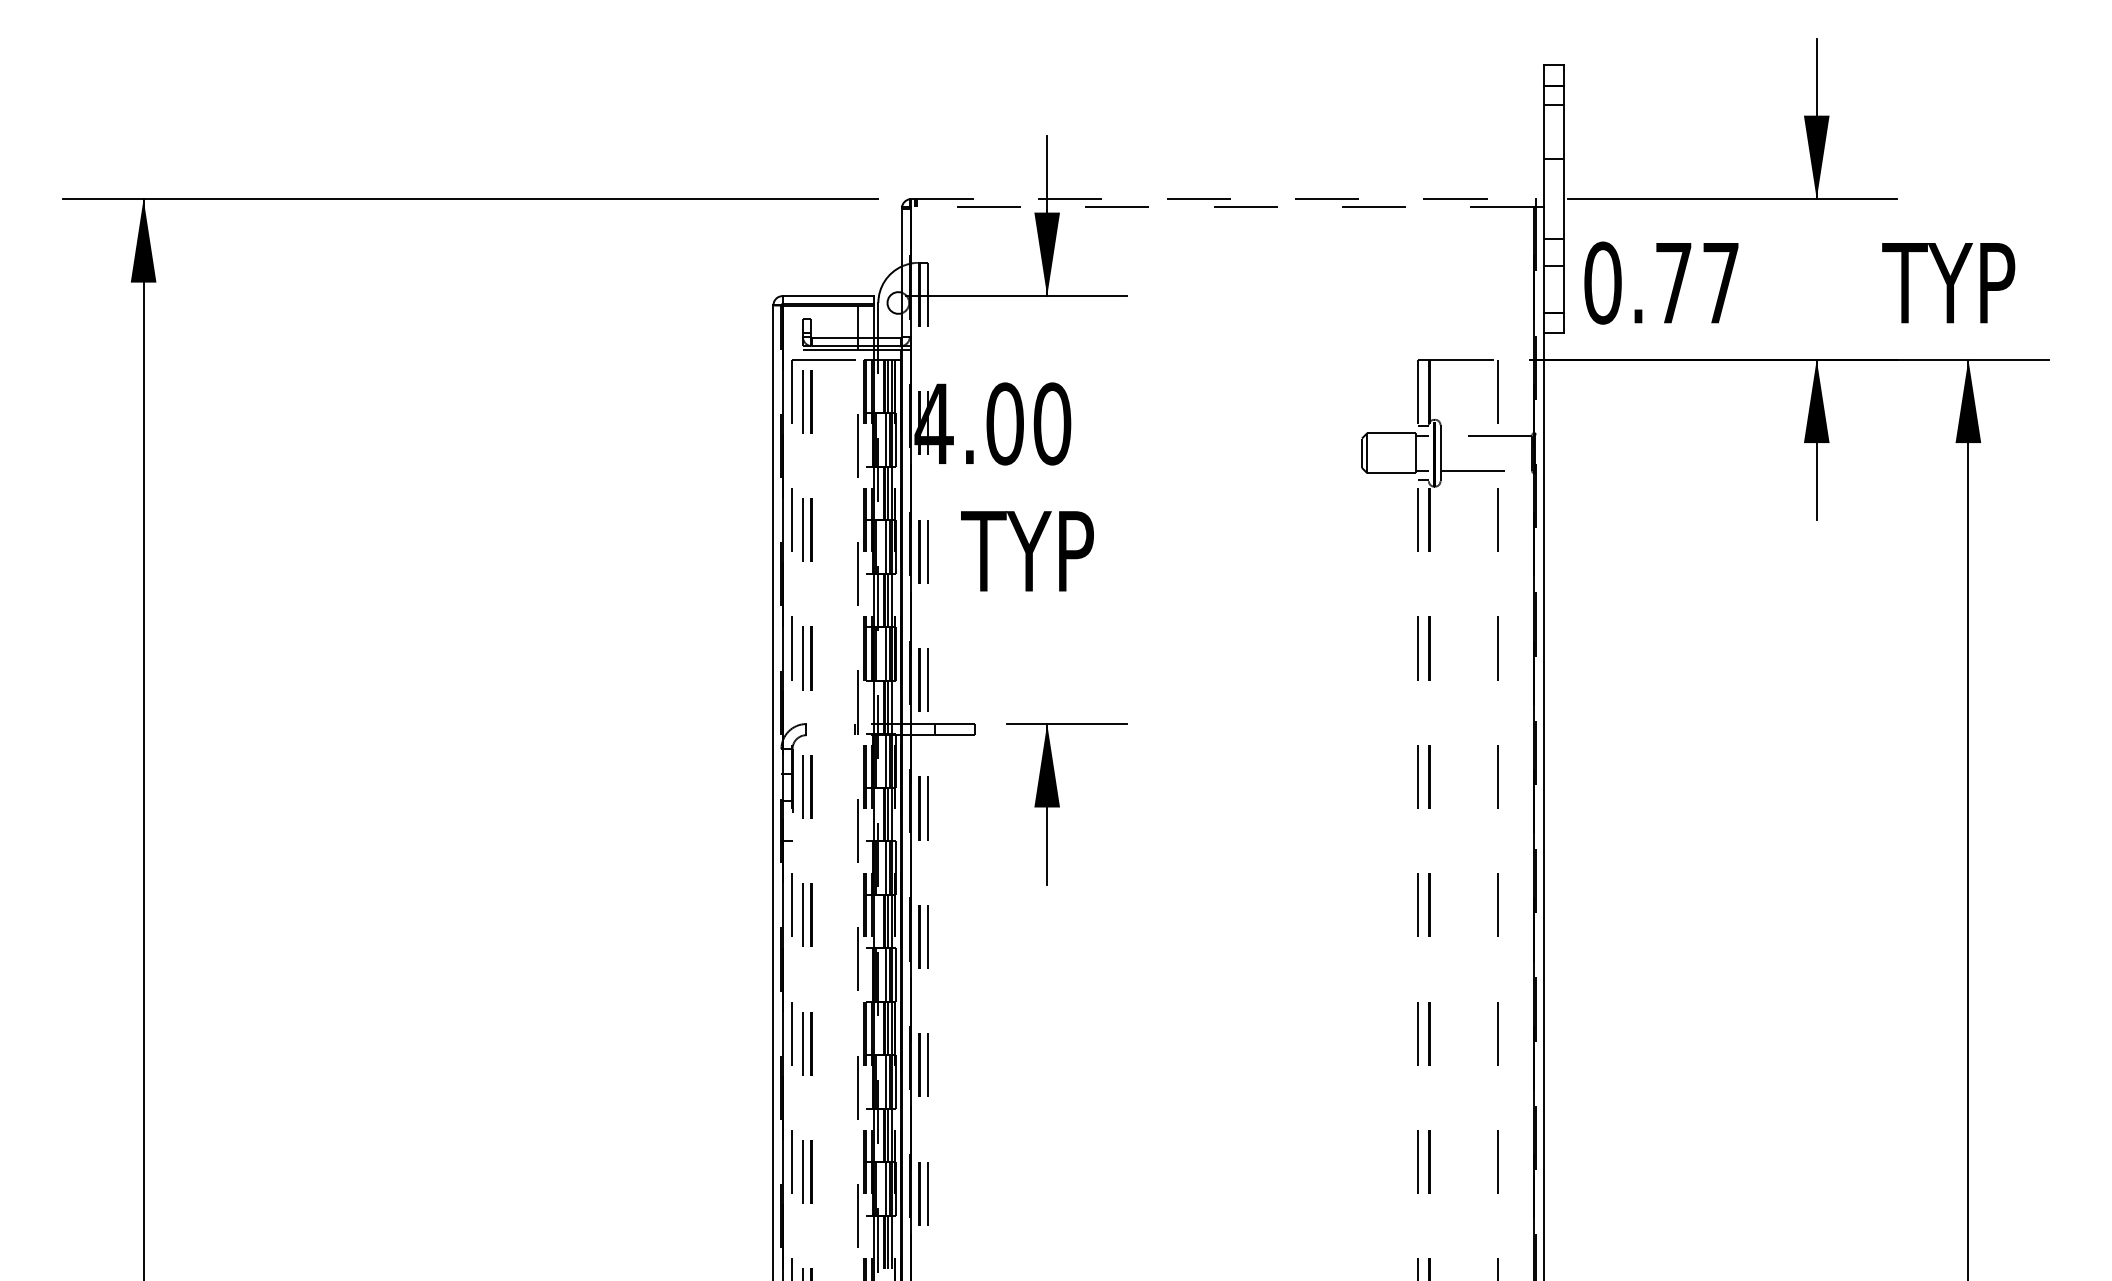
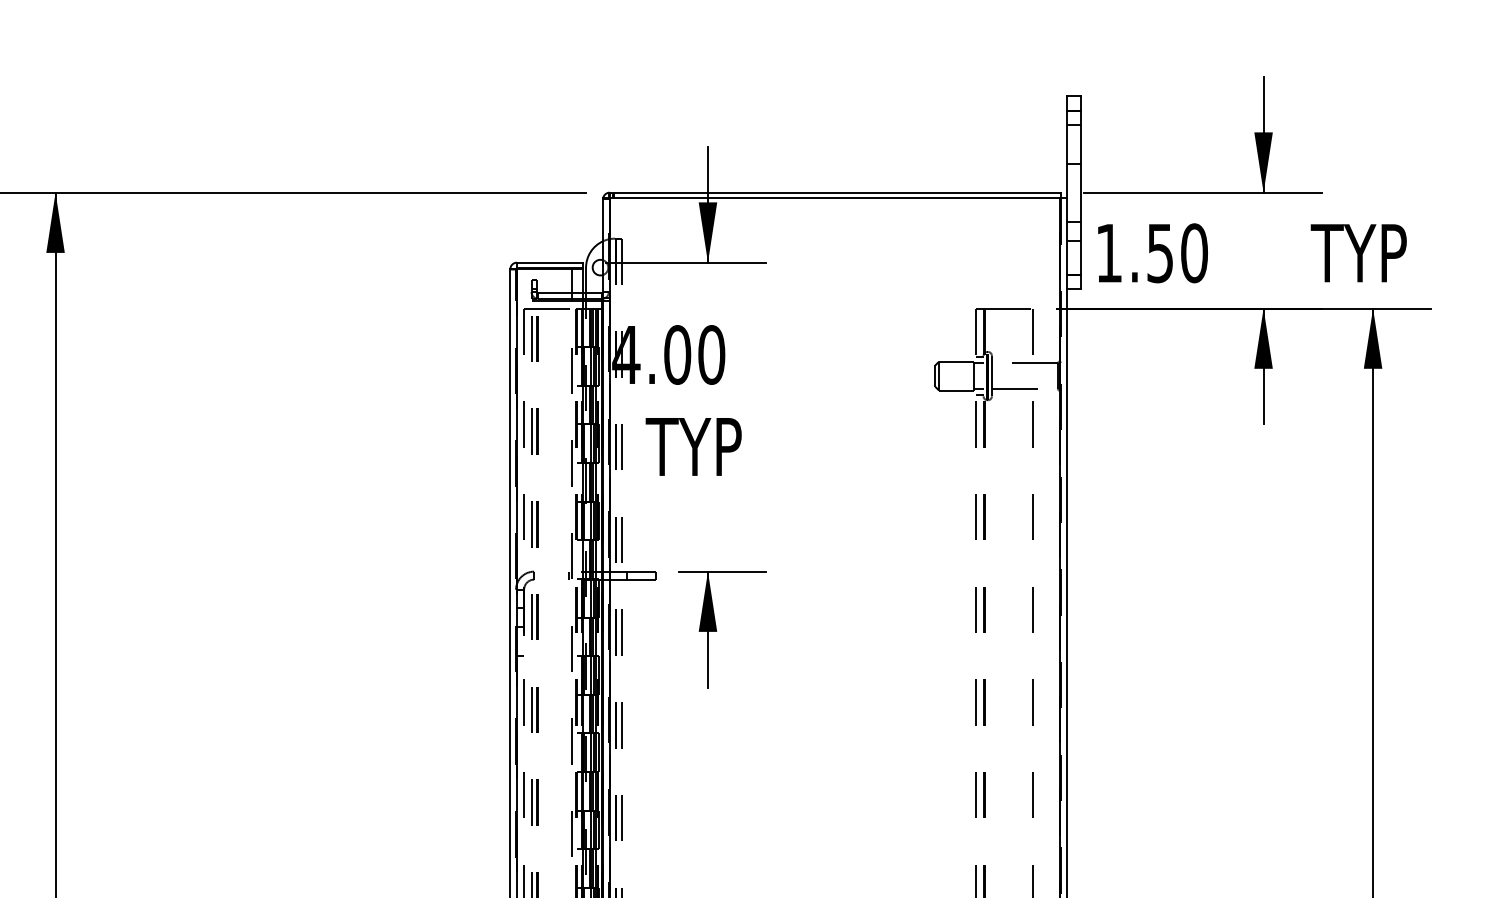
line: (1223, 199) -> (835, 192), dashed -> solid
line: (1222, 207) -> (834, 198), dashed -> solid
text: (1661, 282) -> (1151, 252), 0.77 -> 1.50

